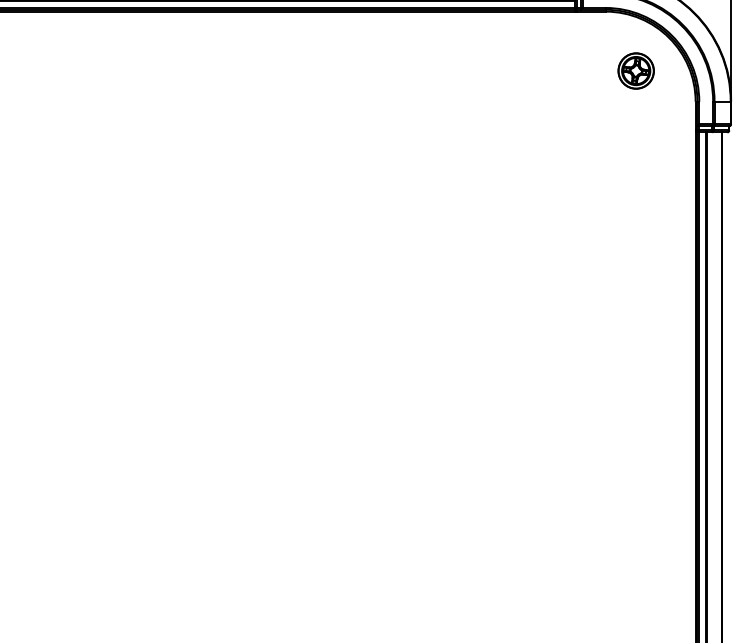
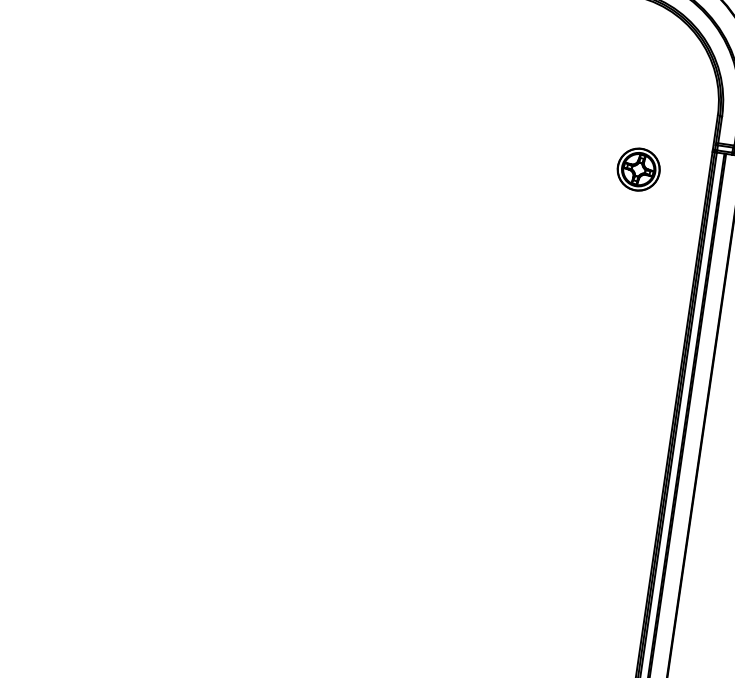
part: (635, 70) -> (638, 168), moved

